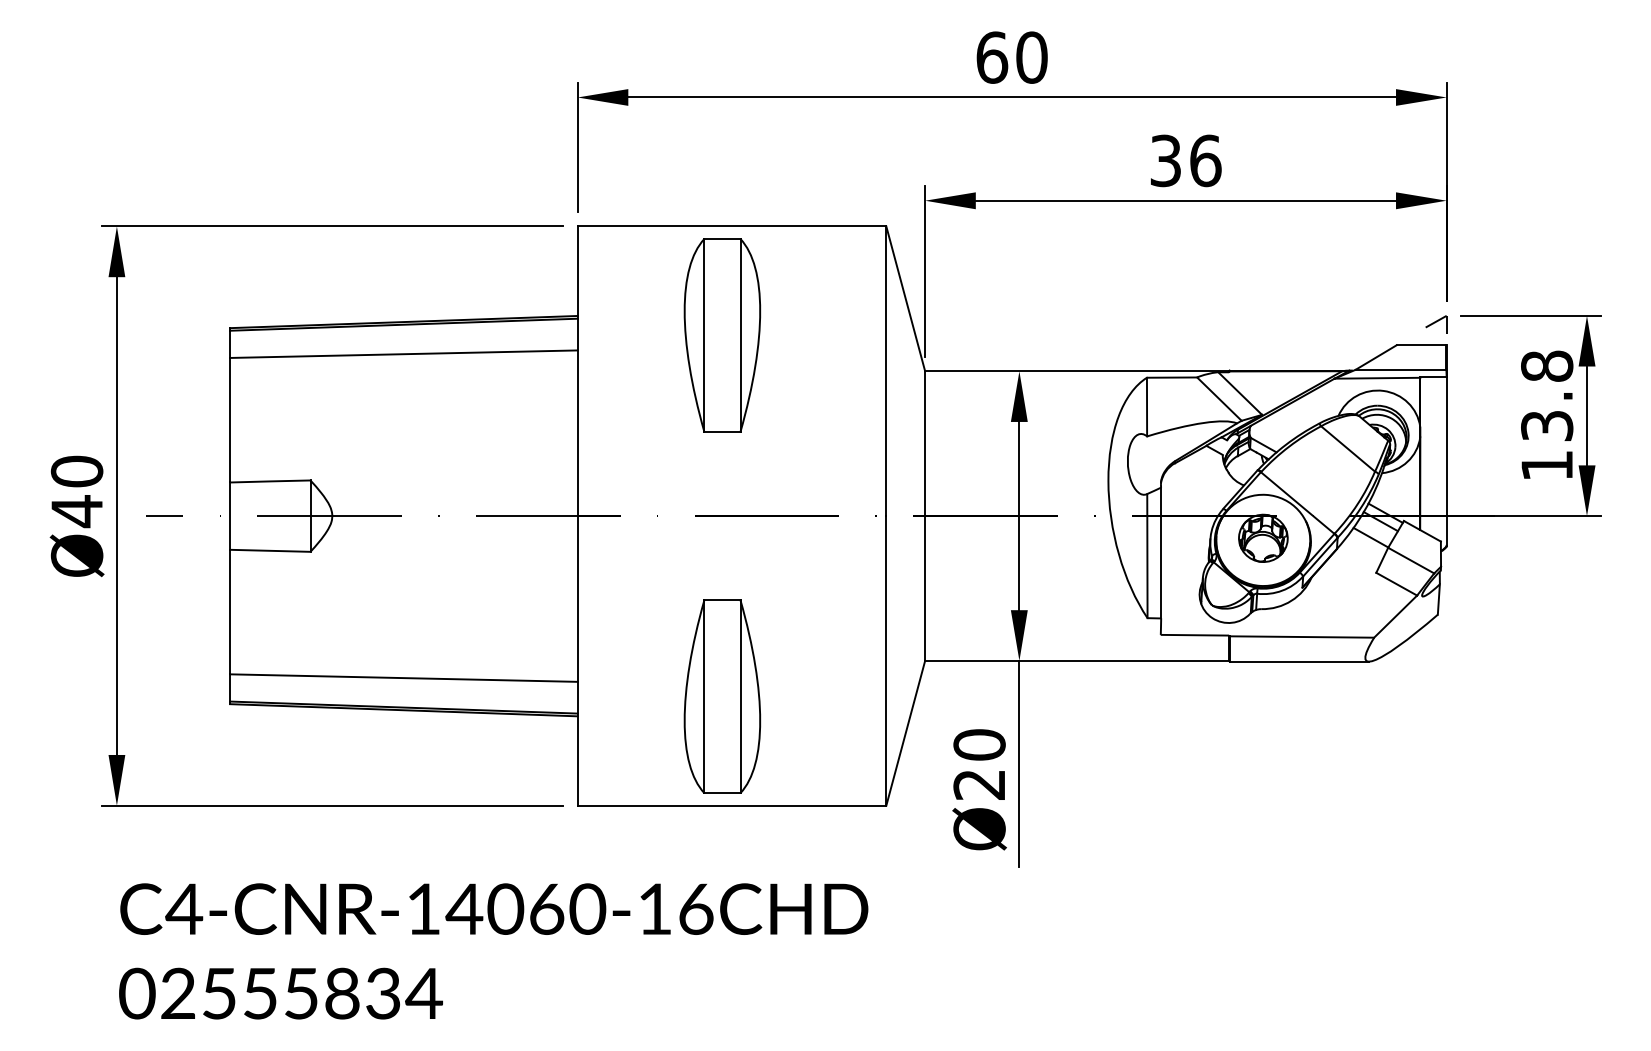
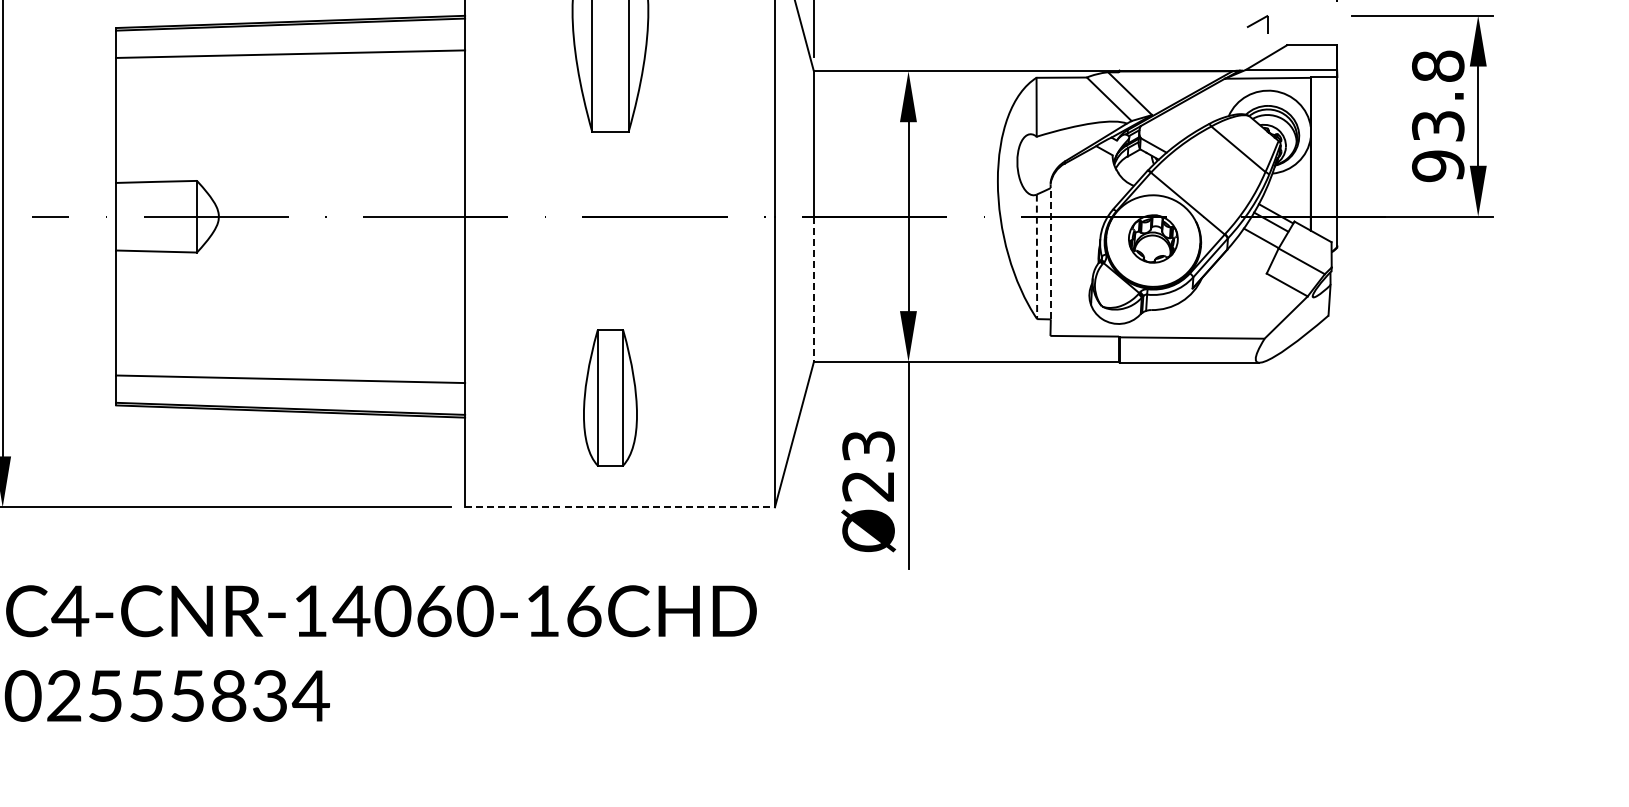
part: (1436, 324) -> (1257, 24), moved
text: (1547, 465) -> (1438, 165), 13.8 -> 93.8
line: (1161, 552) -> (1051, 253), solid -> dashed
line: (1147, 556) -> (1037, 257), solid -> dashed
line: (925, 588) -> (814, 289), solid -> dashed
part: (722, 696) -> (610, 397), size x0.7
text: (979, 744) -> (868, 445), Ø20 -> Ø23
line: (732, 805) -> (620, 507), solid -> dashed

